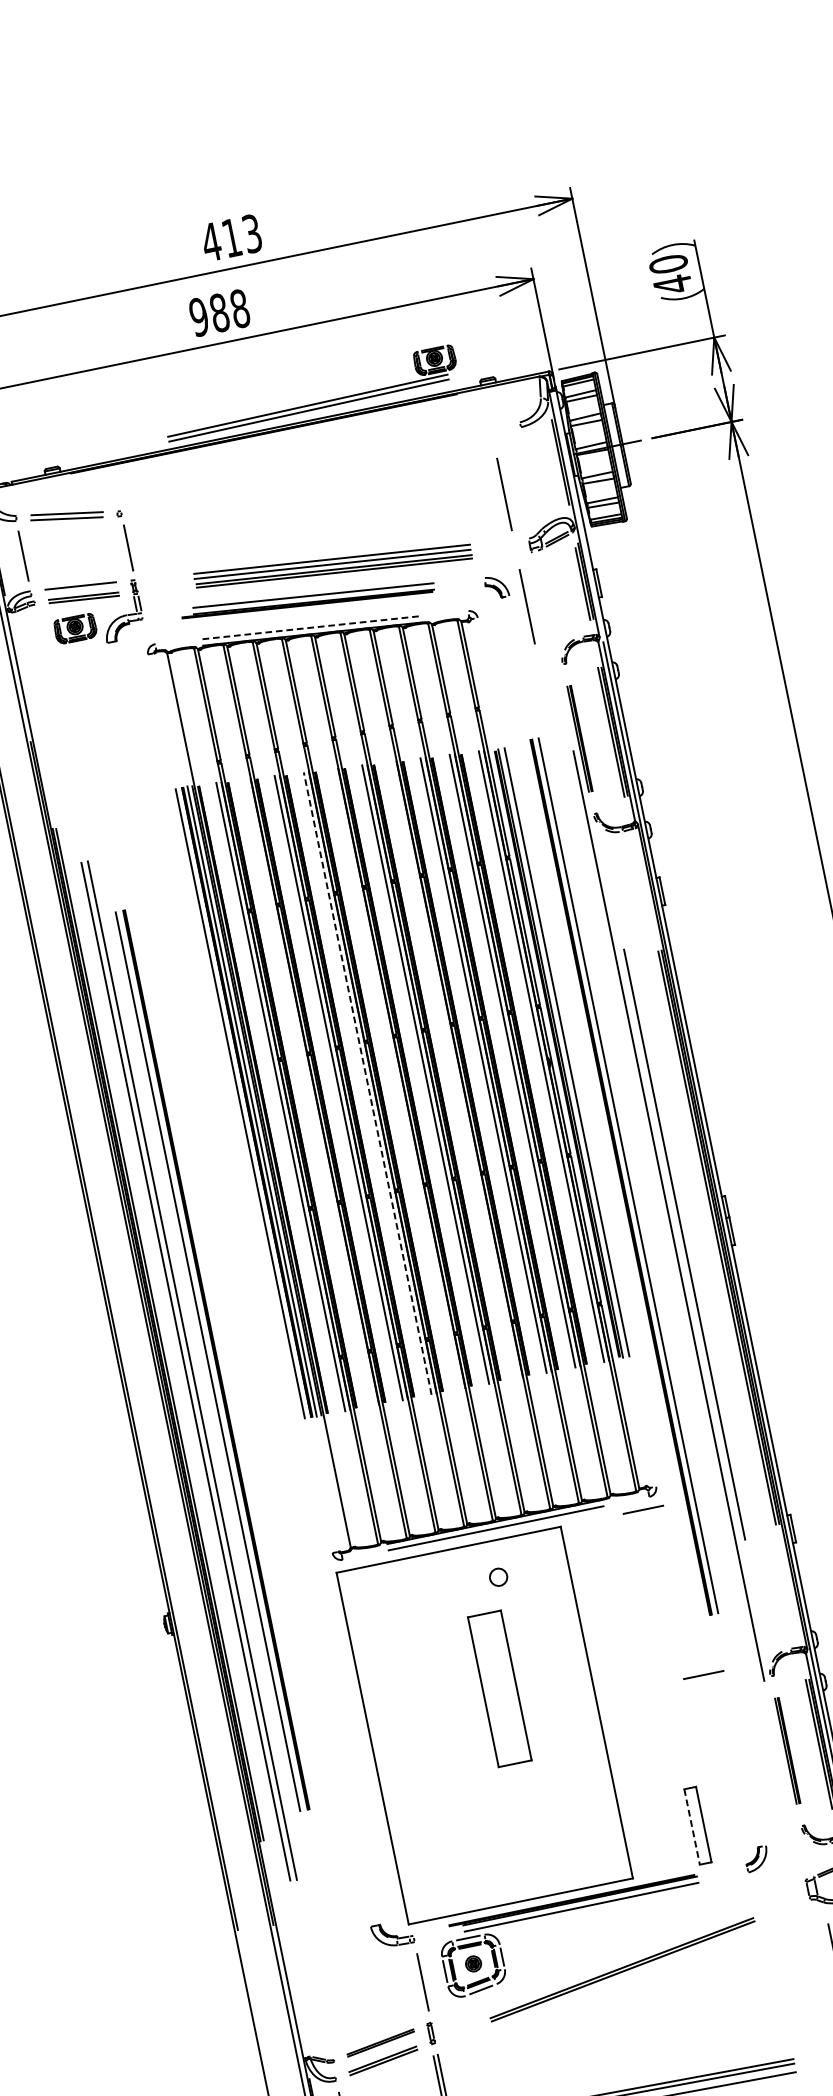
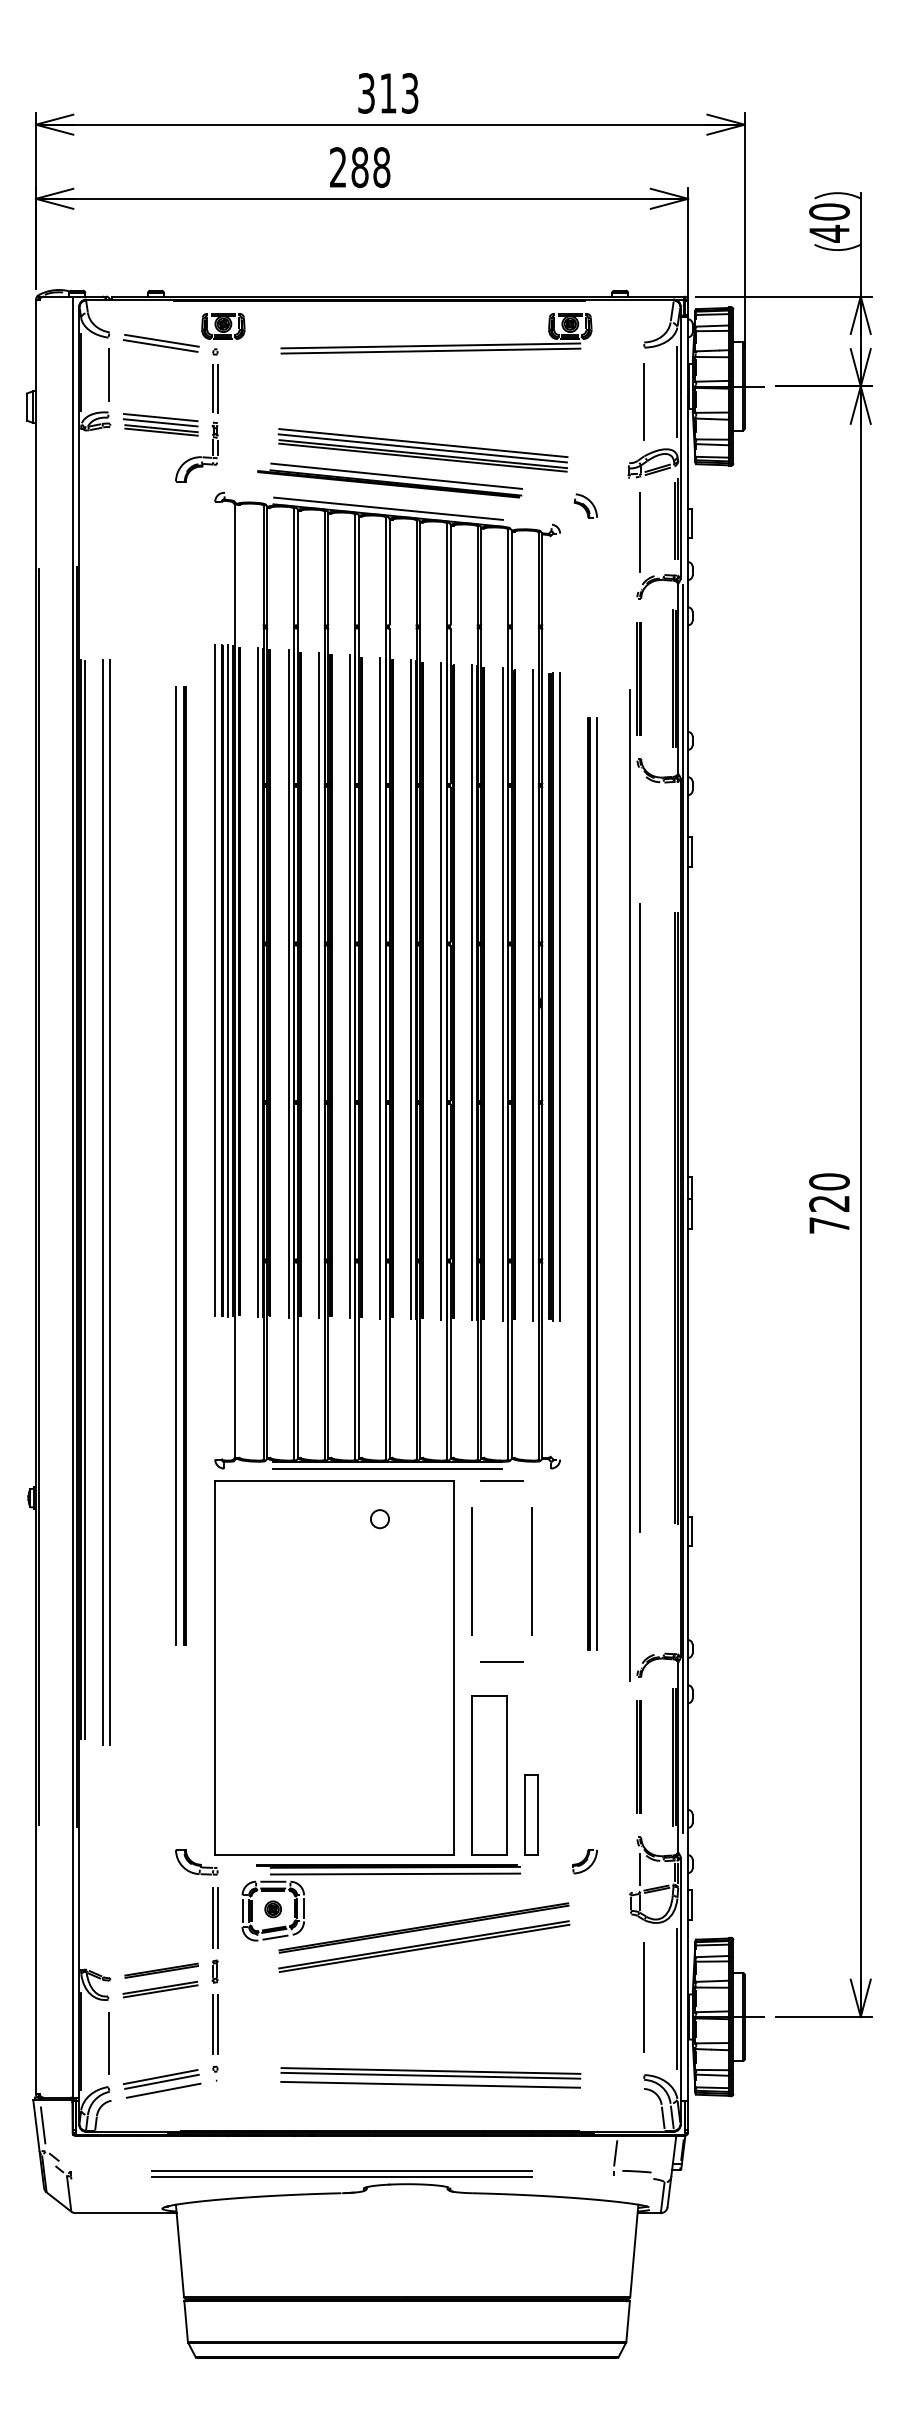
text: (211, 242) -> (366, 93), 413 -> 313
text: (198, 317) -> (337, 167), 988 -> 288
part: (312, 403) -> (436, 344), moved
line: (503, 494) -> (643, 401), moved
line: (123, 548) -> (212, 388), added
line: (81, 590) -> (160, 422), added
line: (526, 606) -> (639, 532), moved
line: (311, 627) -> (388, 508), dashed -> solid
part: (75, 628) -> (223, 326), moved
line: (454, 1069) -> (441, 990), added
line: (396, 1078) -> (380, 987), added
line: (367, 1083) -> (349, 986), dashed -> solid
line: (309, 1092) -> (288, 983), added
part: (624, 1176) -> (592, 1183), moved
part: (212, 1360) -> (180, 1165), moved
part: (188, 1371) -> (106, 1202), moved
line: (642, 1509) -> (501, 1480), moved
line: (651, 1596) -> (532, 1570), added
line: (595, 1607) -> (472, 1570), added
line: (702, 1674) -> (501, 1661), moved
part: (499, 1688) -> (489, 1775), moved
line: (692, 1827) -> (525, 1815), dashed -> solid
line: (810, 1855) -> (640, 1869), added
part: (618, 1952) -> (423, 1927), added
line: (418, 1983) -> (212, 1917), added

